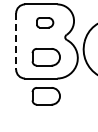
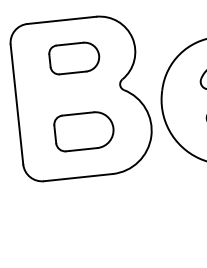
part: (44, 22) -> (72, 57), size x1.43
line: (16, 41) -> (17, 104), dashed -> solid
part: (45, 96) -> (91, 214), removed

